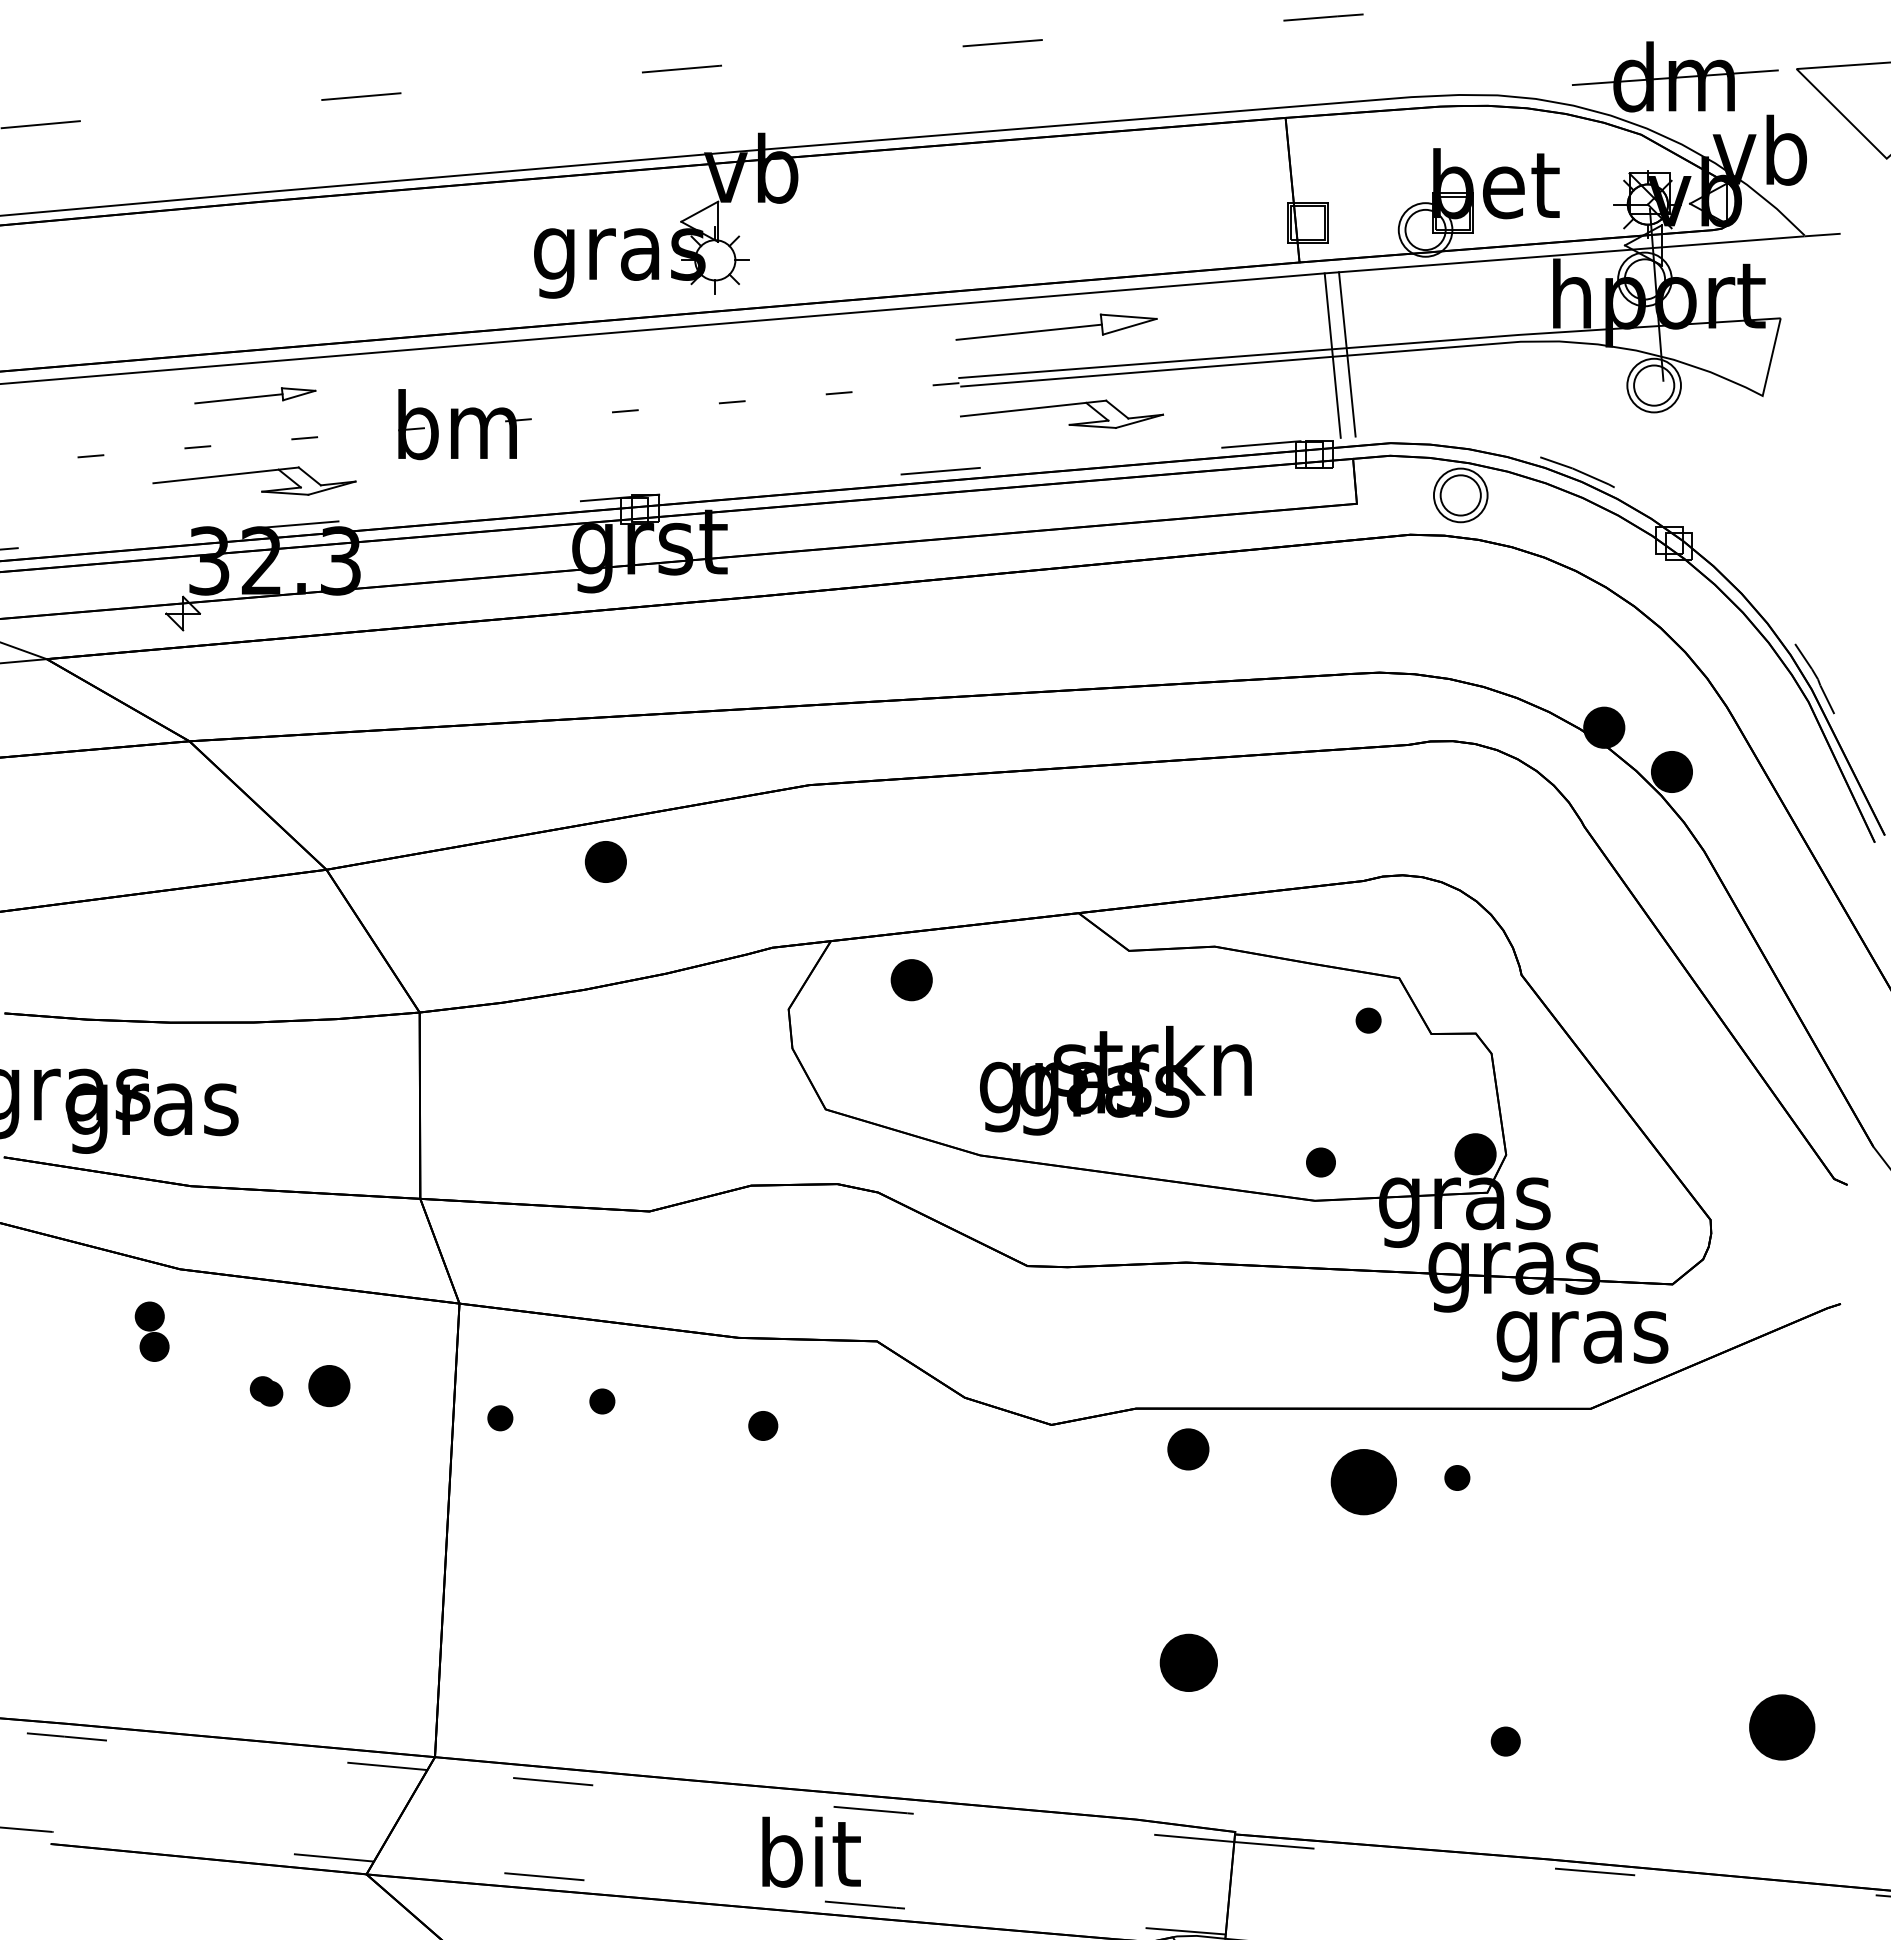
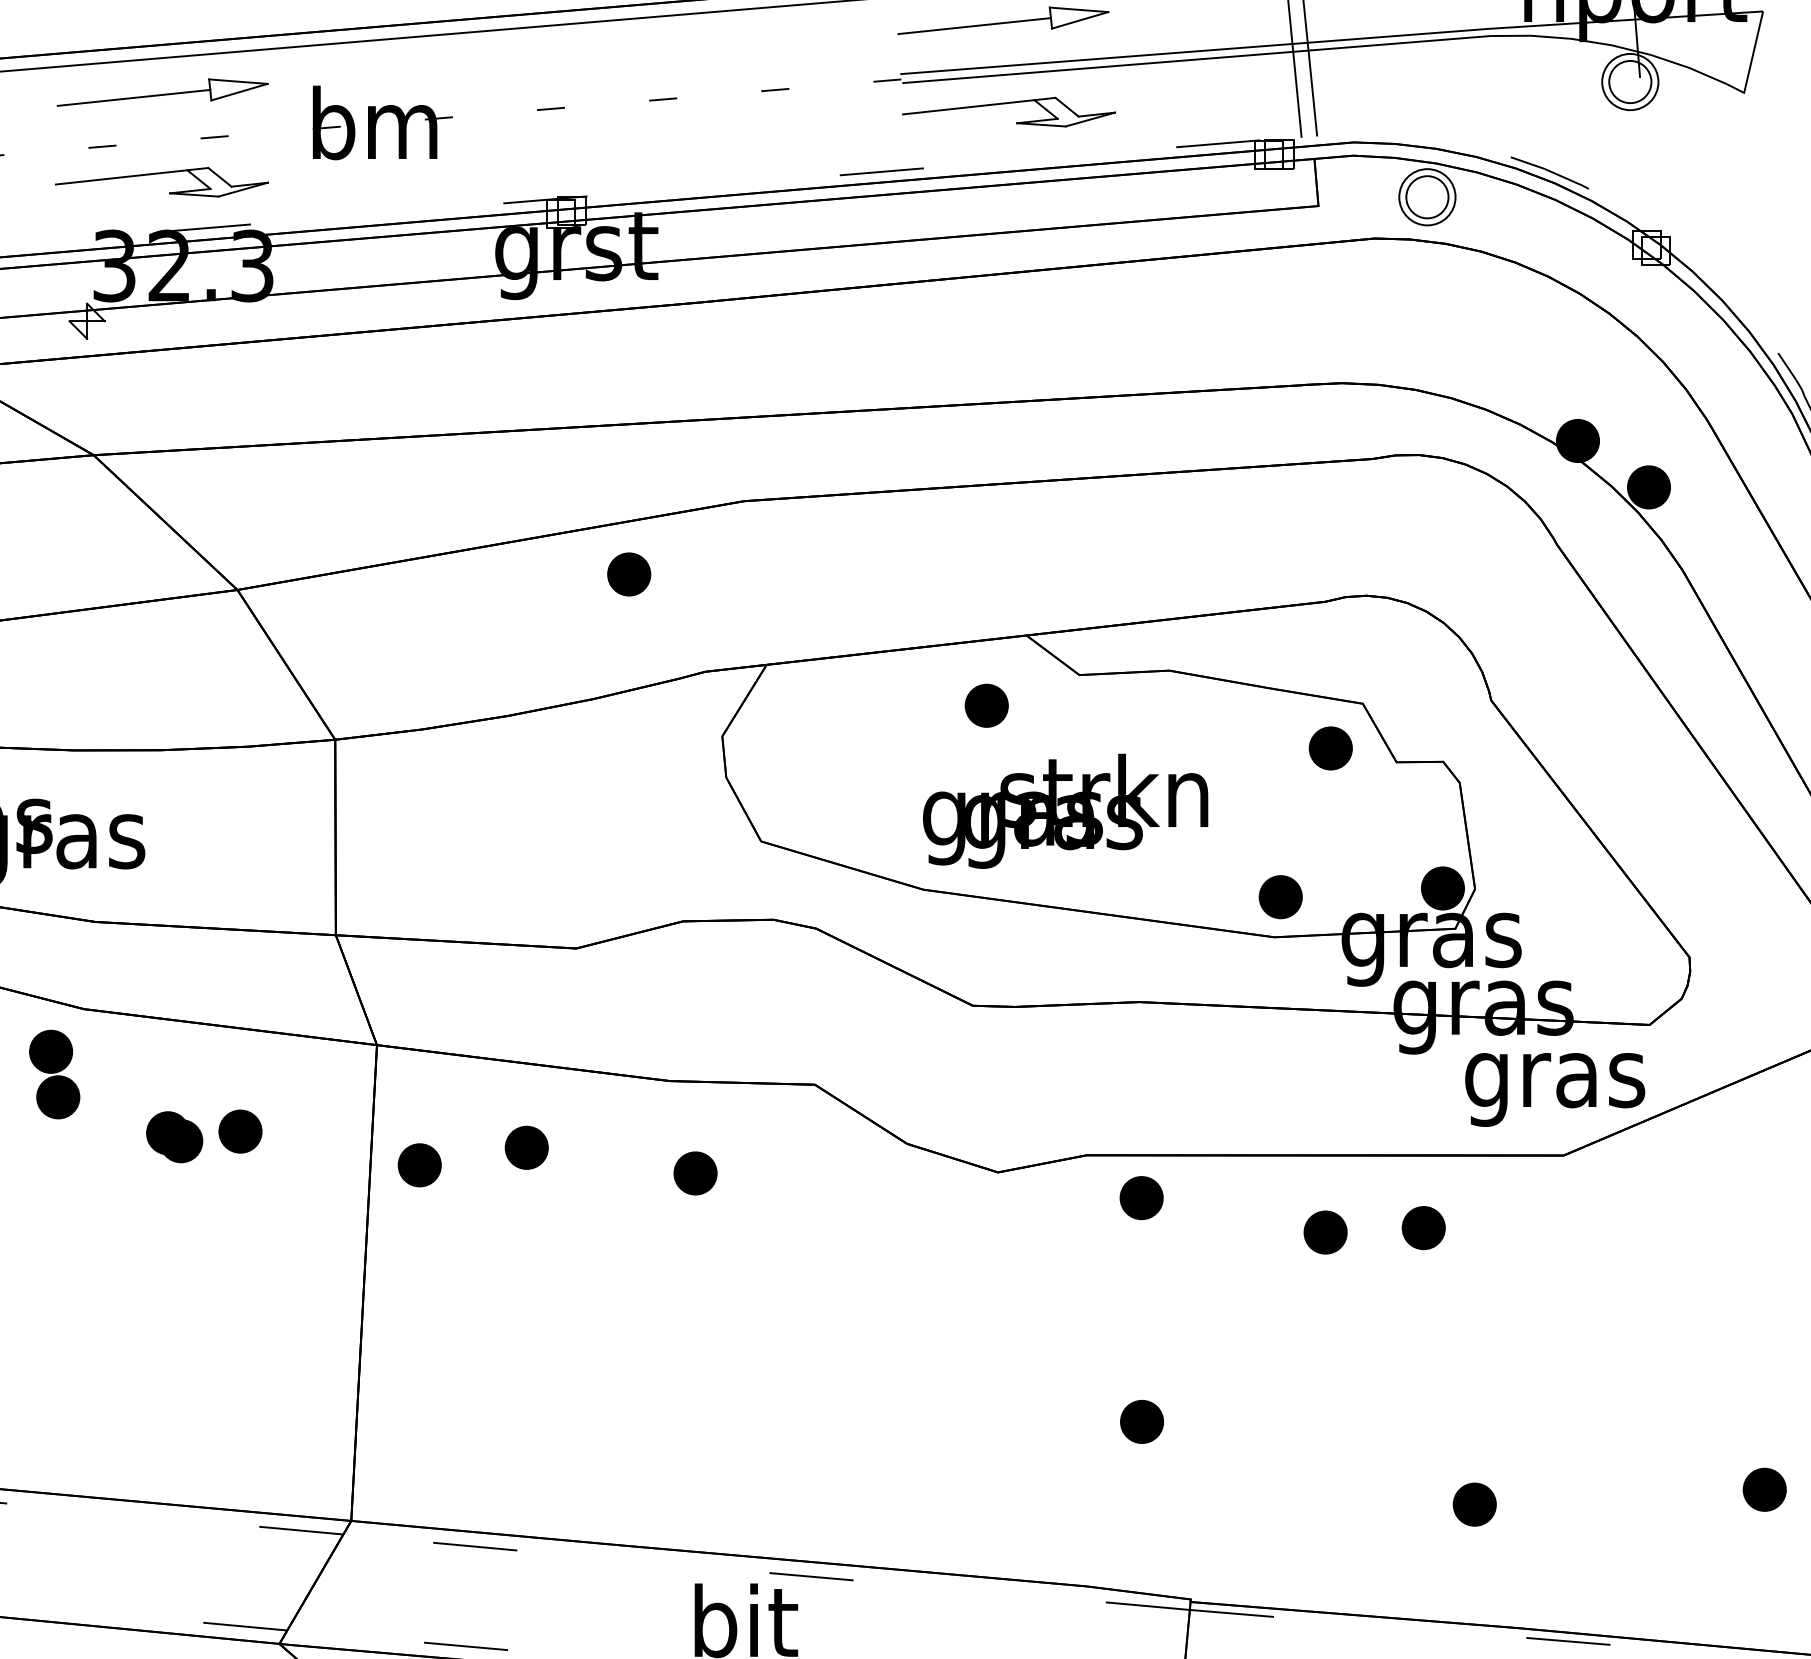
part: (255, 395) -> (162, 92), size x1.67
part: (605, 861) -> (628, 573), moved
part: (911, 980) -> (986, 706), moved
part: (1368, 1020) -> (1330, 748), size x1.67
part: (1320, 1162) -> (1280, 897), size x1.43
part: (151, 1331) -> (53, 1074), size x1.43
part: (266, 1391) -> (174, 1137), size x1.67
part: (602, 1401) -> (527, 1147), size x1.67
part: (500, 1418) -> (420, 1165), size x1.67
part: (763, 1425) -> (695, 1173), size x1.43
part: (1457, 1477) -> (1423, 1227), size x1.67
part: (1363, 1482) -> (1325, 1232), size x0.62
part: (1188, 1662) -> (1141, 1421), size x0.71
part: (1782, 1727) -> (1764, 1489), size x0.62
part: (1505, 1741) -> (1474, 1504), size x1.43

